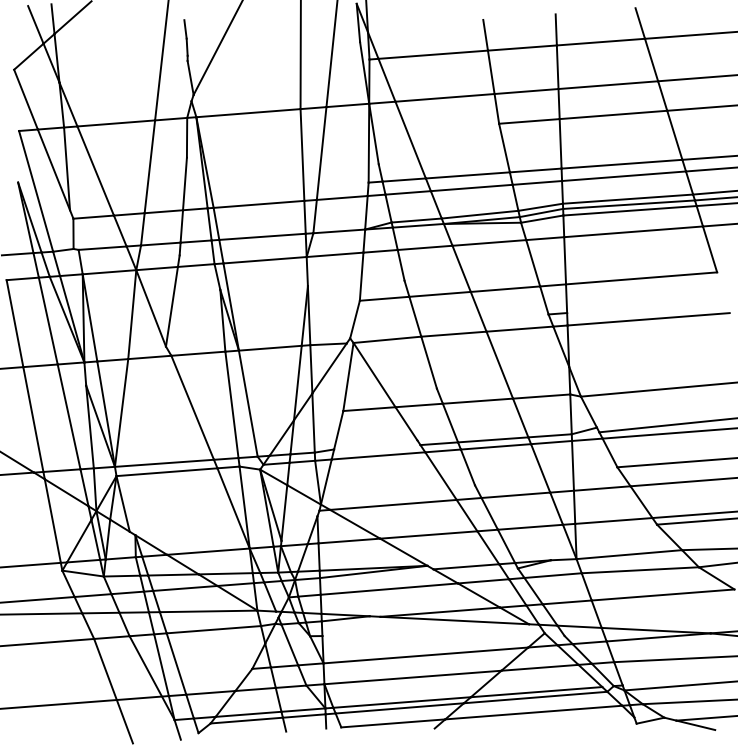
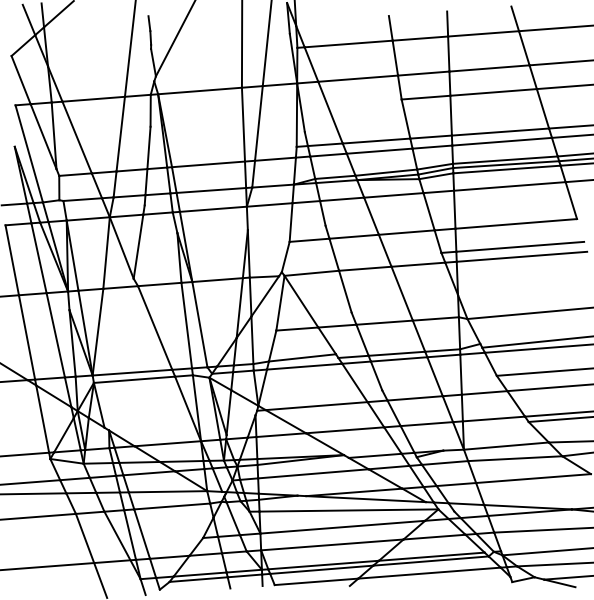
line: (646, 306) -> (520, 246), added
line: (374, 444) -> (301, 357), added
line: (433, 634) -> (348, 510), added

